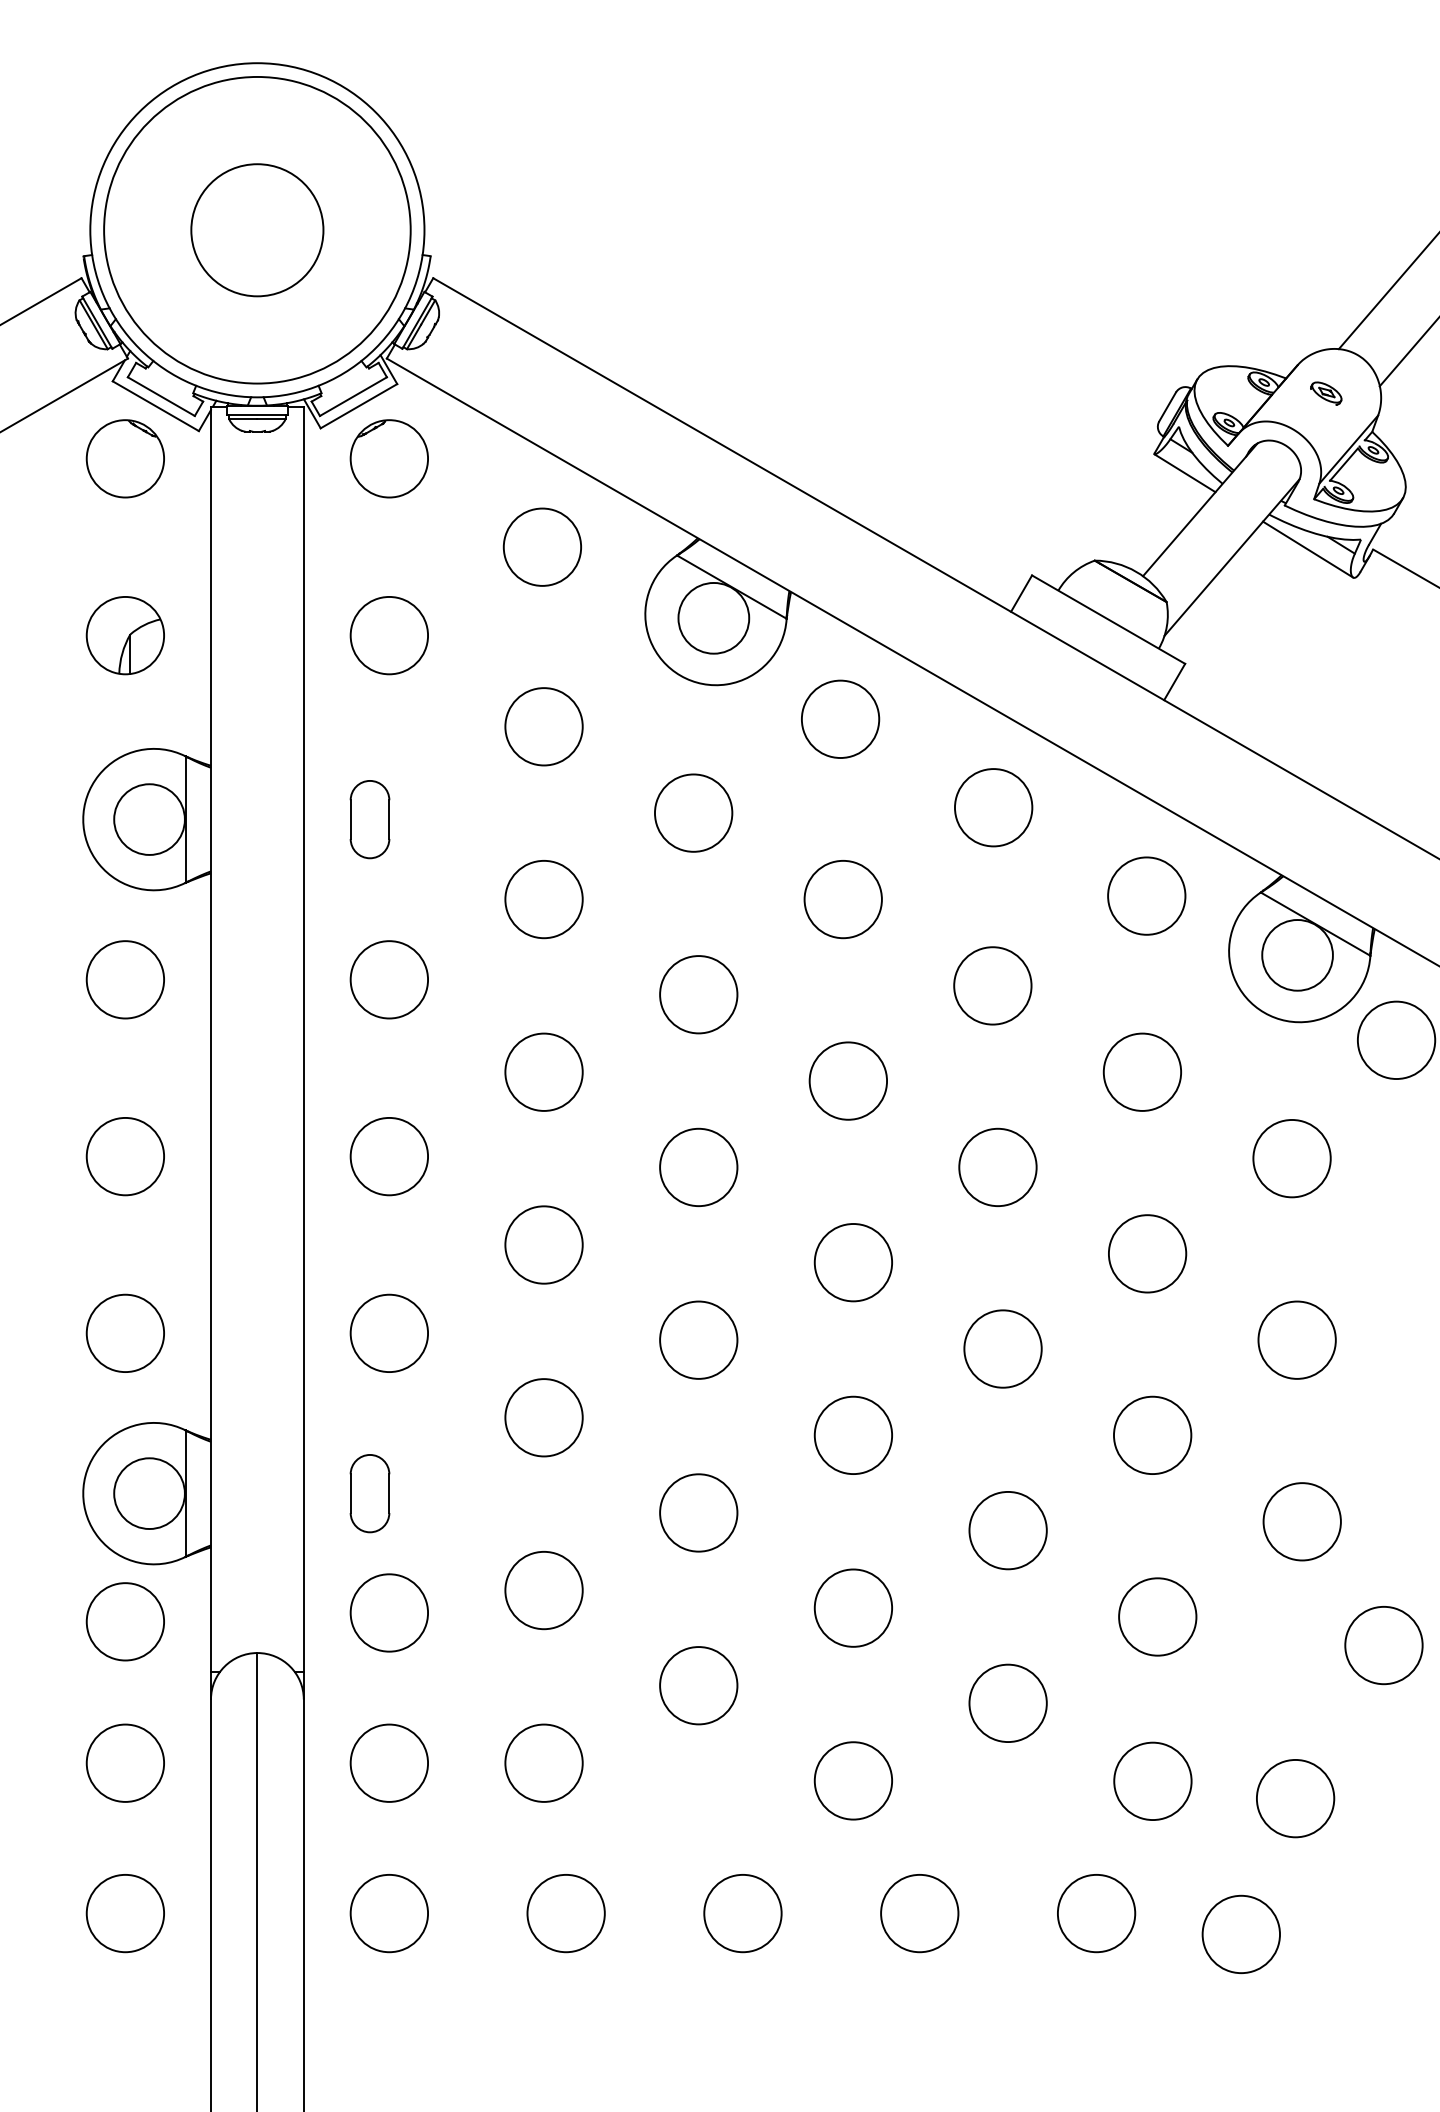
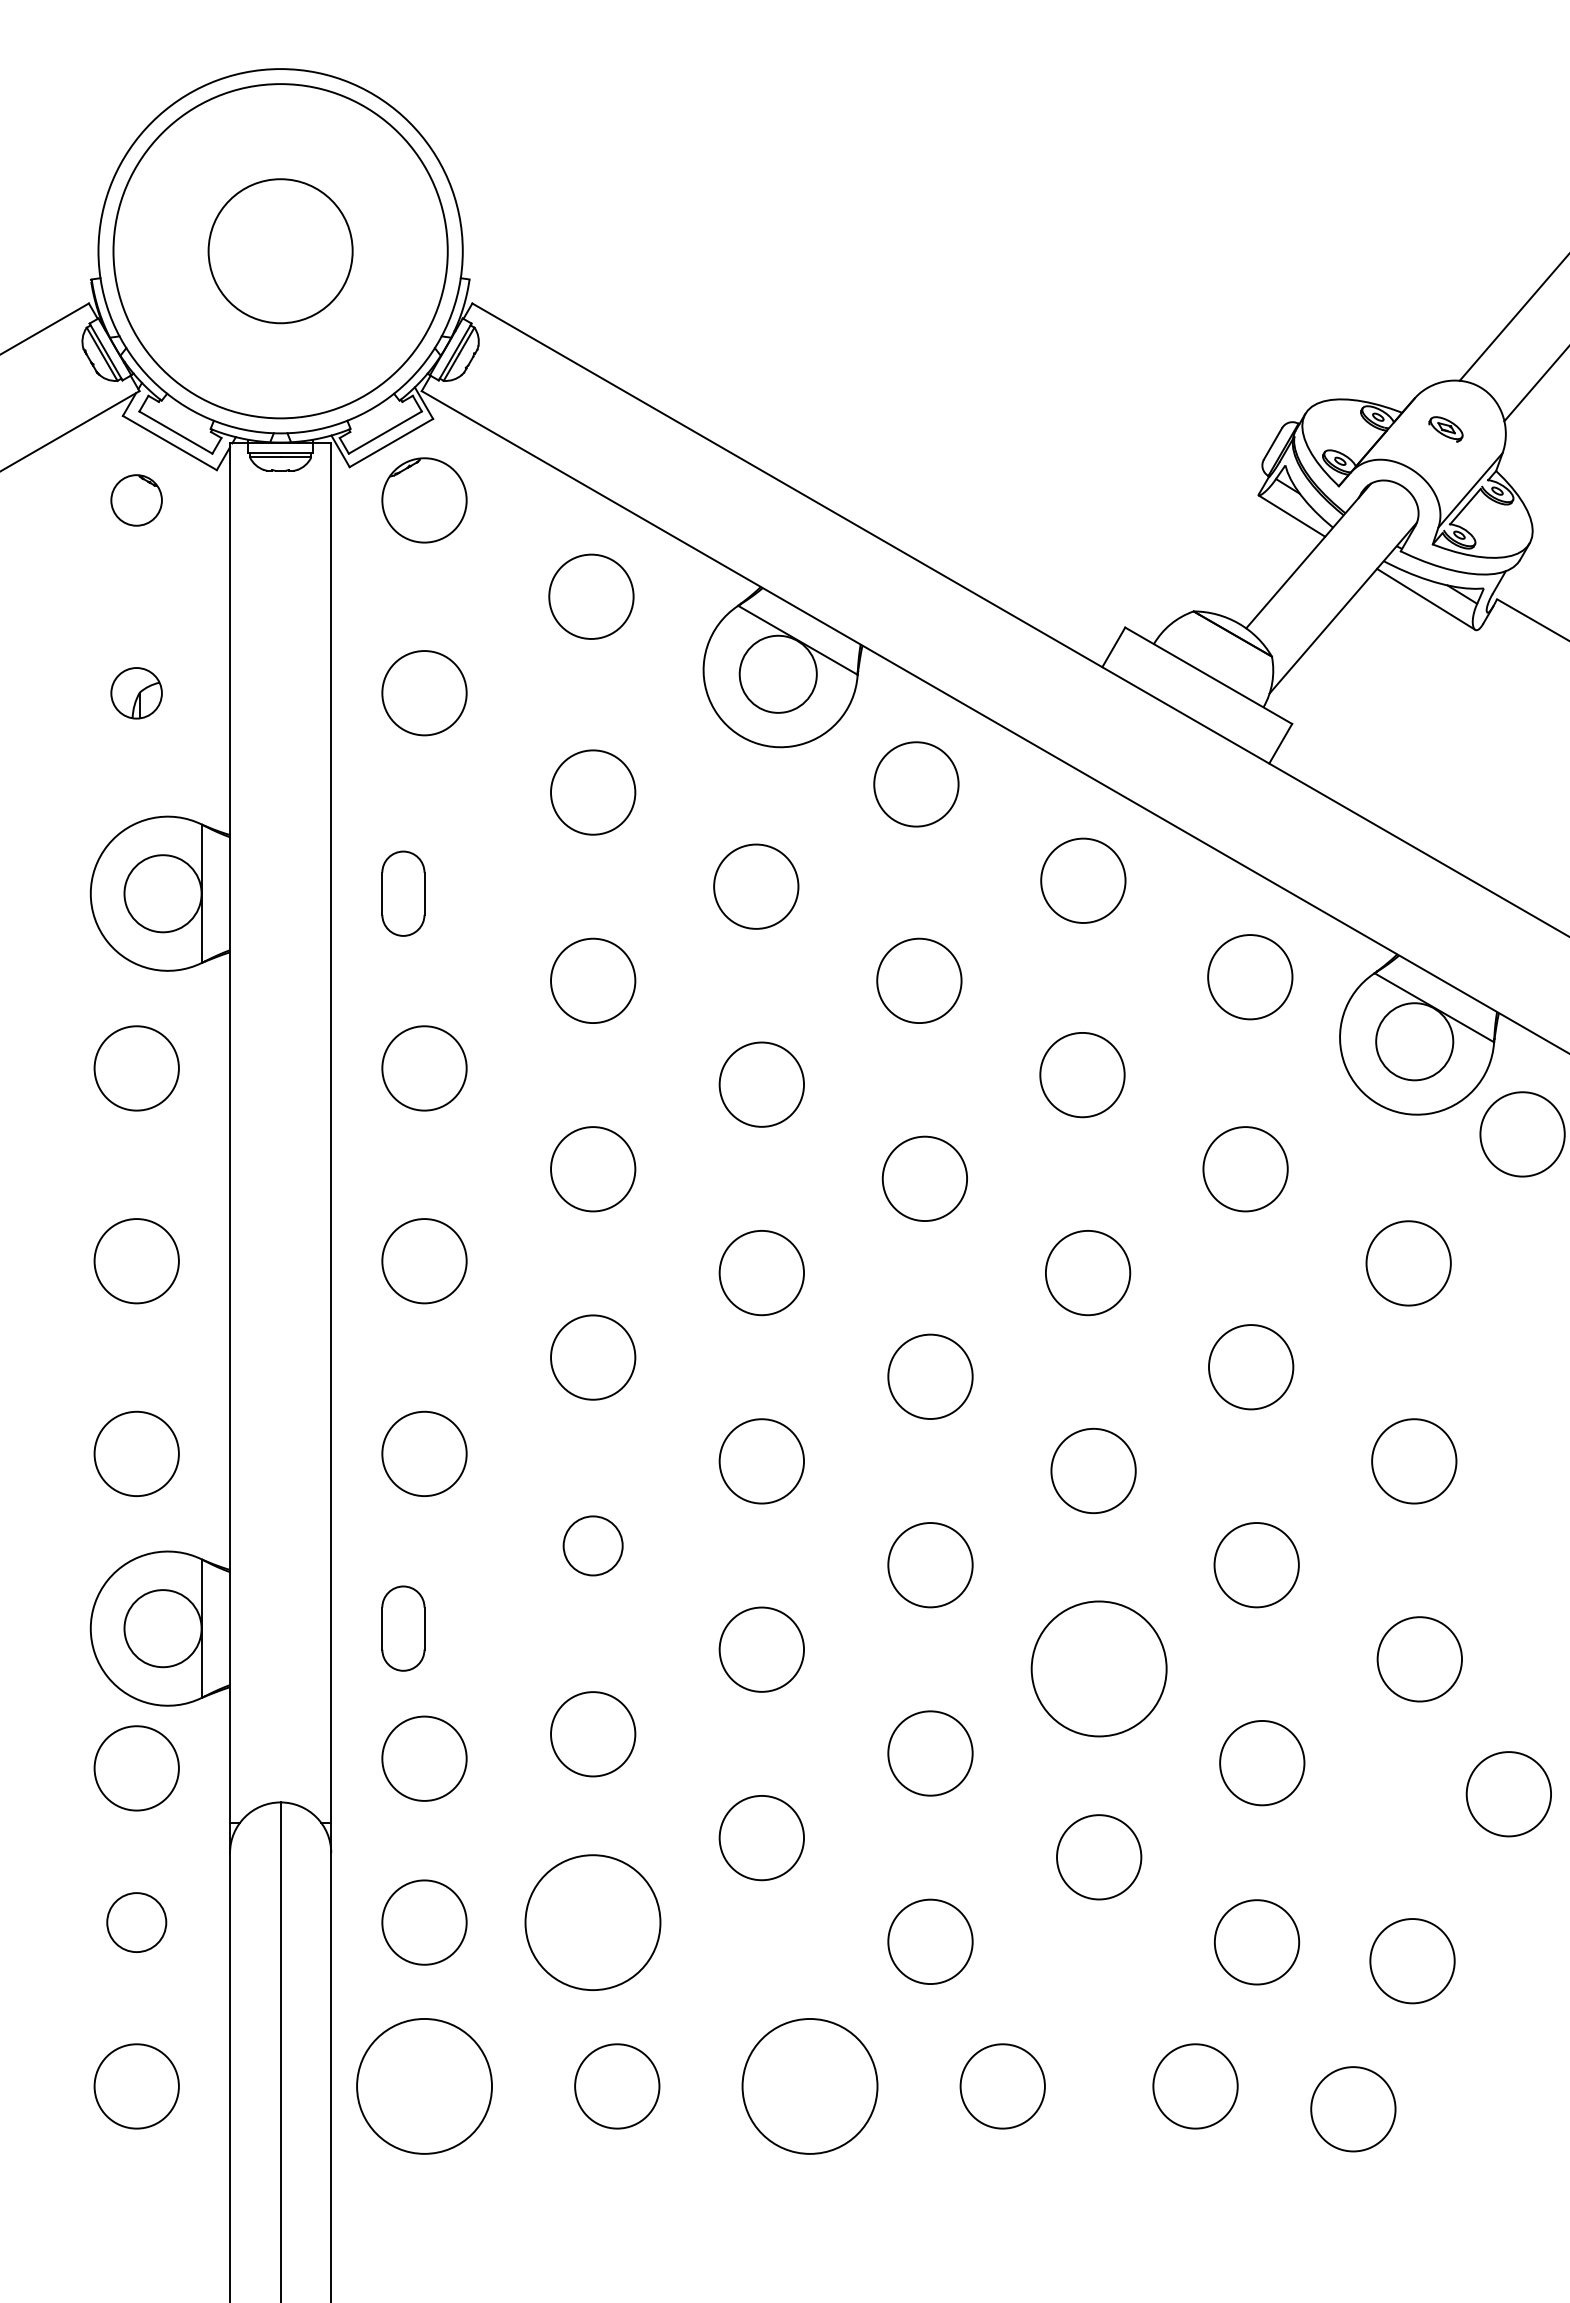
part: (125, 458) -> (136, 500), size x0.6
part: (125, 635) -> (136, 693), size x0.6
circle: (544, 1417) -> (593, 1545), size x0.7
circle: (1008, 1530) -> (1099, 1668), size x1.6
circle: (125, 1763) -> (136, 1922), size x0.7
circle: (544, 1763) -> (593, 1922), size x1.6
circle: (389, 1913) -> (424, 2086), size x1.6
circle: (742, 1913) -> (809, 2086), size x1.6

